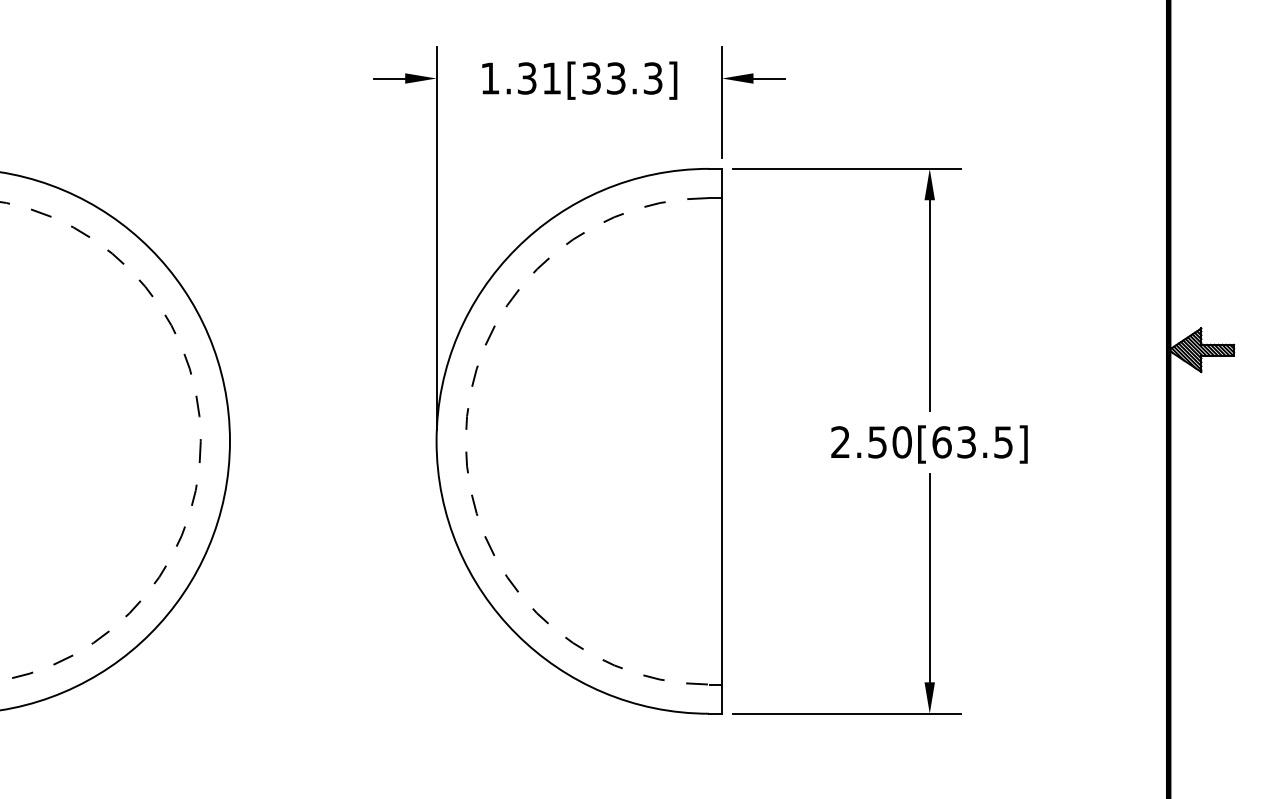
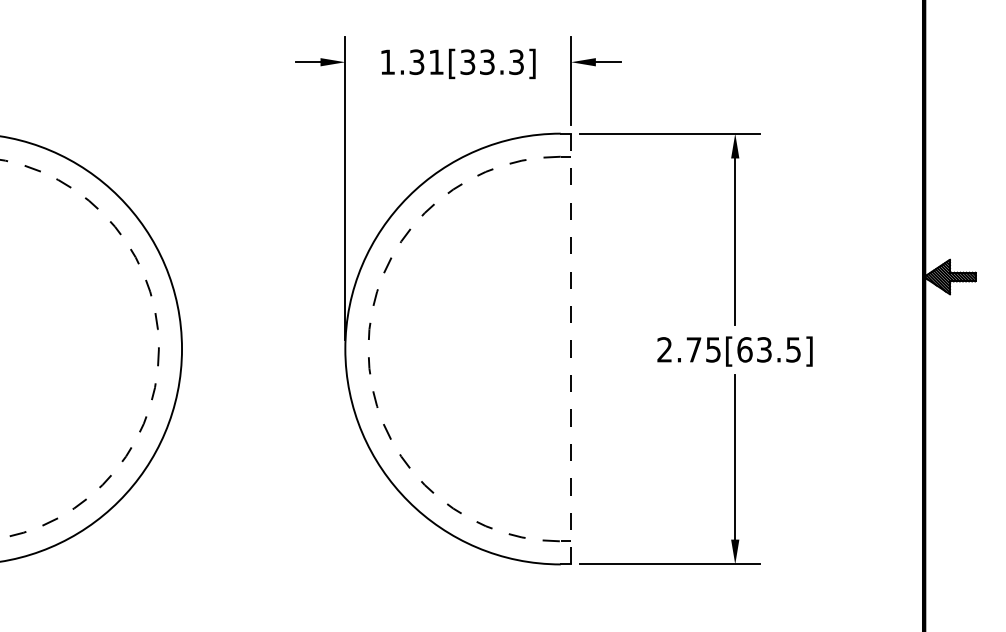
line: (722, 441) -> (571, 349), solid -> dashed
text: (889, 441) -> (703, 349), 2.50[63.5] -> 2.75[63.5]

